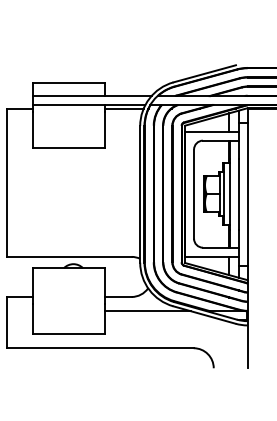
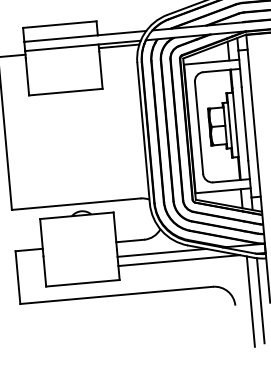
line: (163, 320) -> (179, 261), added
line: (229, 365) -> (251, 301), added
line: (238, 365) -> (260, 300), added

